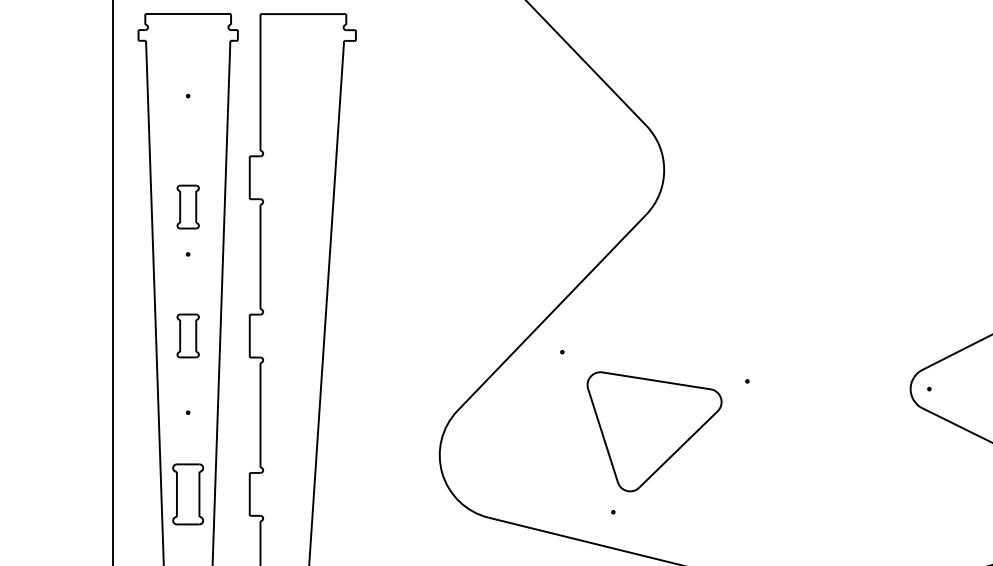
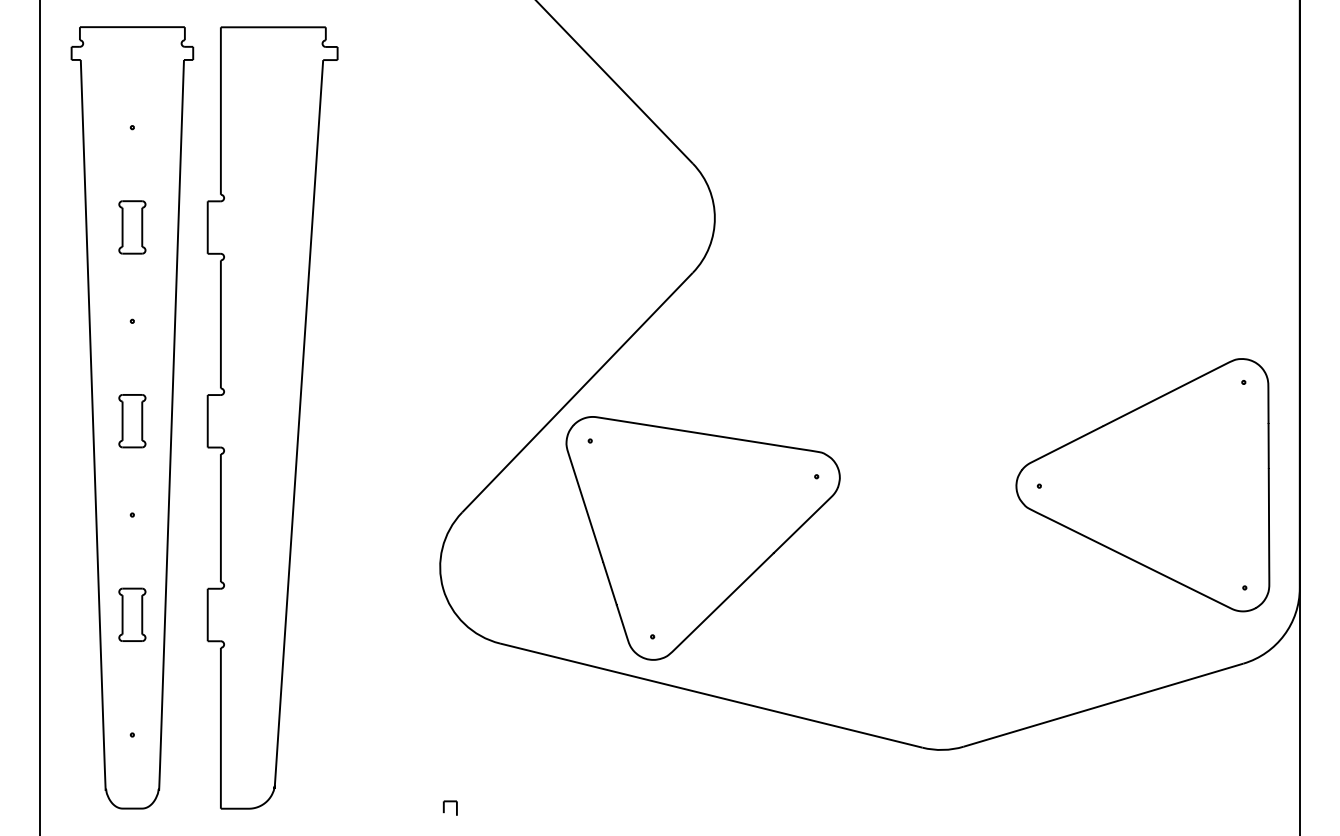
part: (188, 207) -> (132, 227), moved
part: (654, 431) -> (702, 538), size x1.67
part: (188, 493) -> (132, 614), size x0.71

